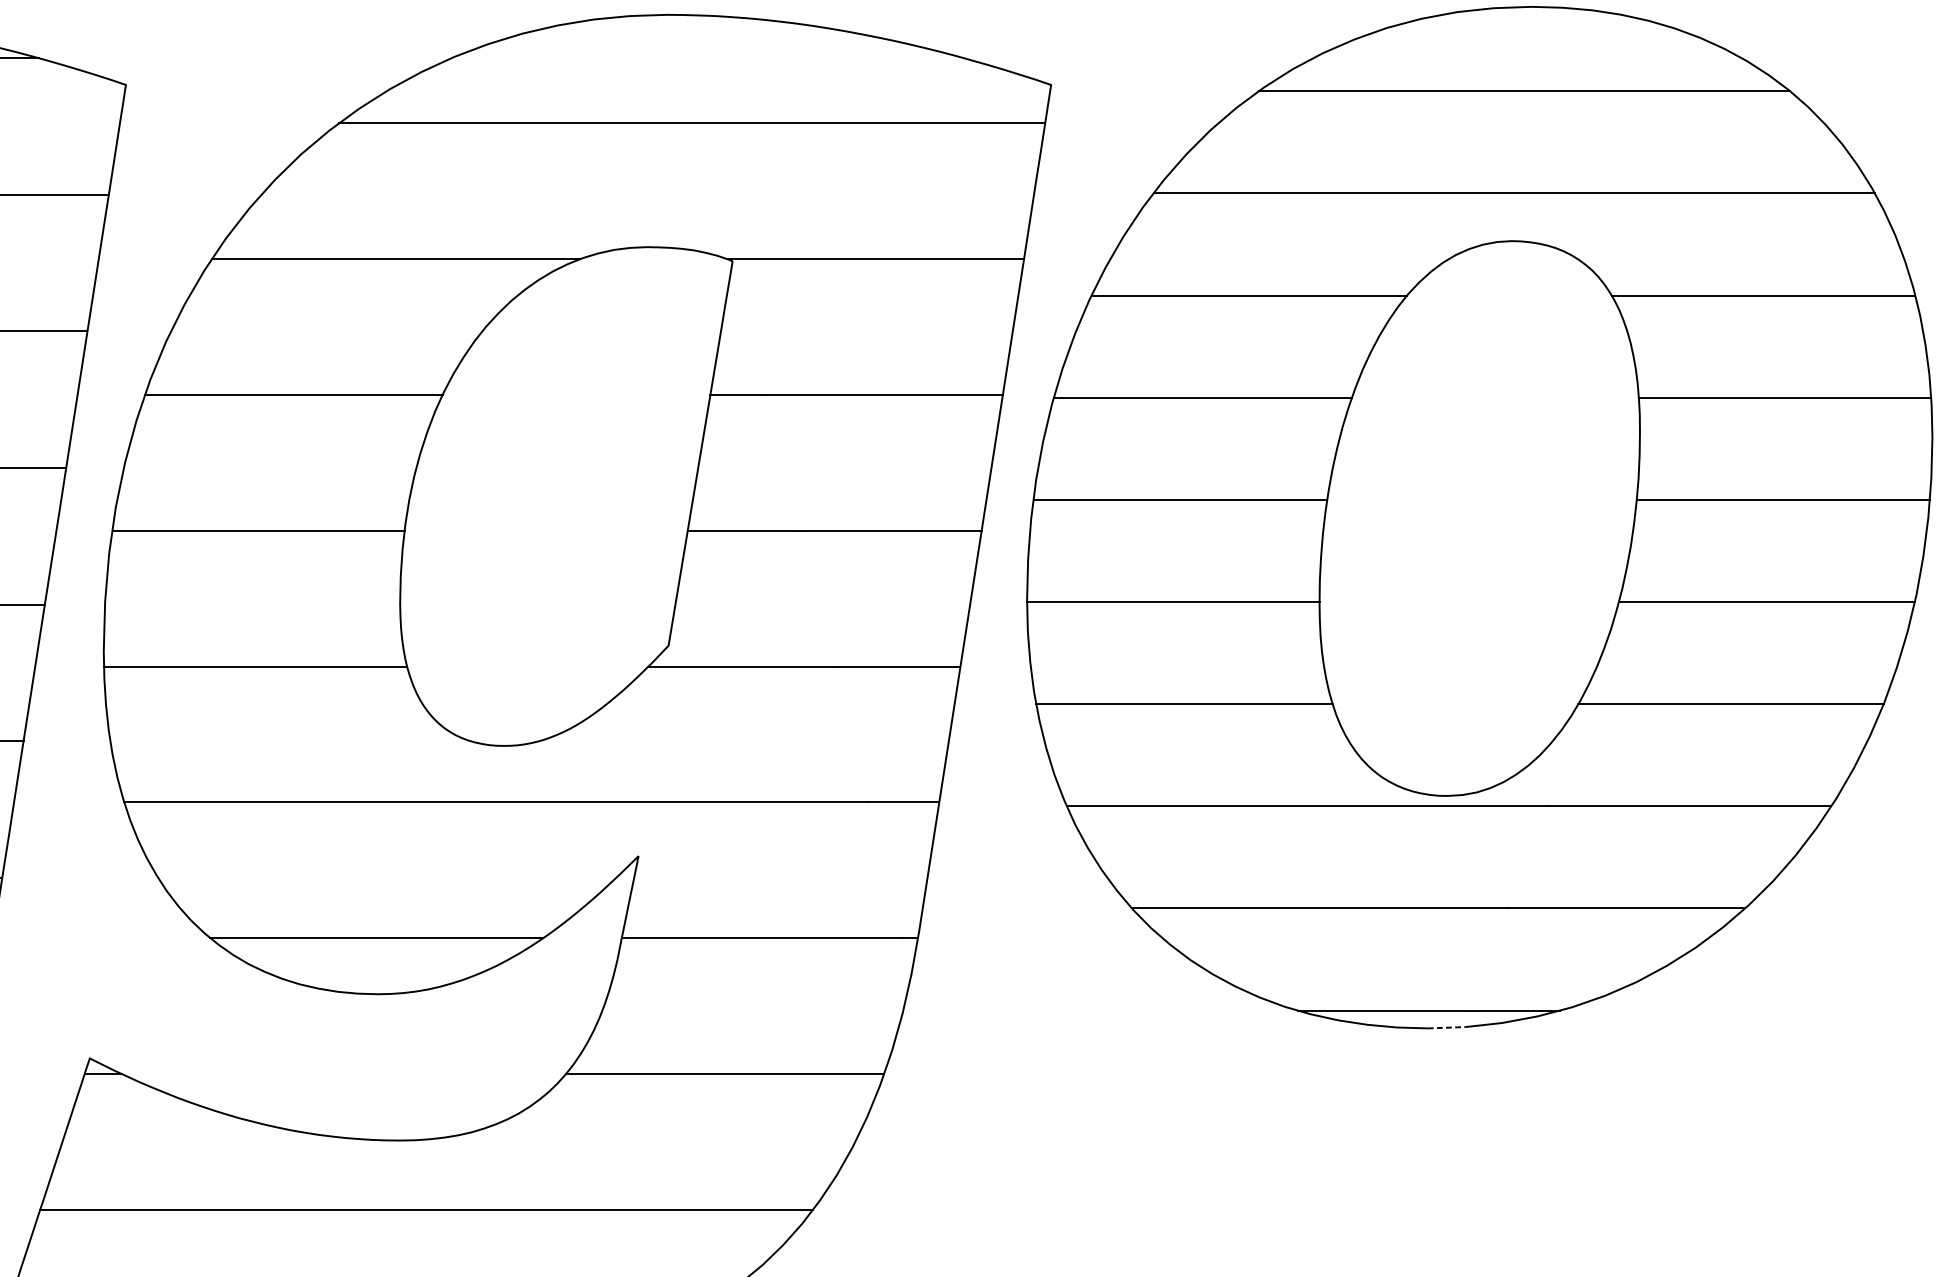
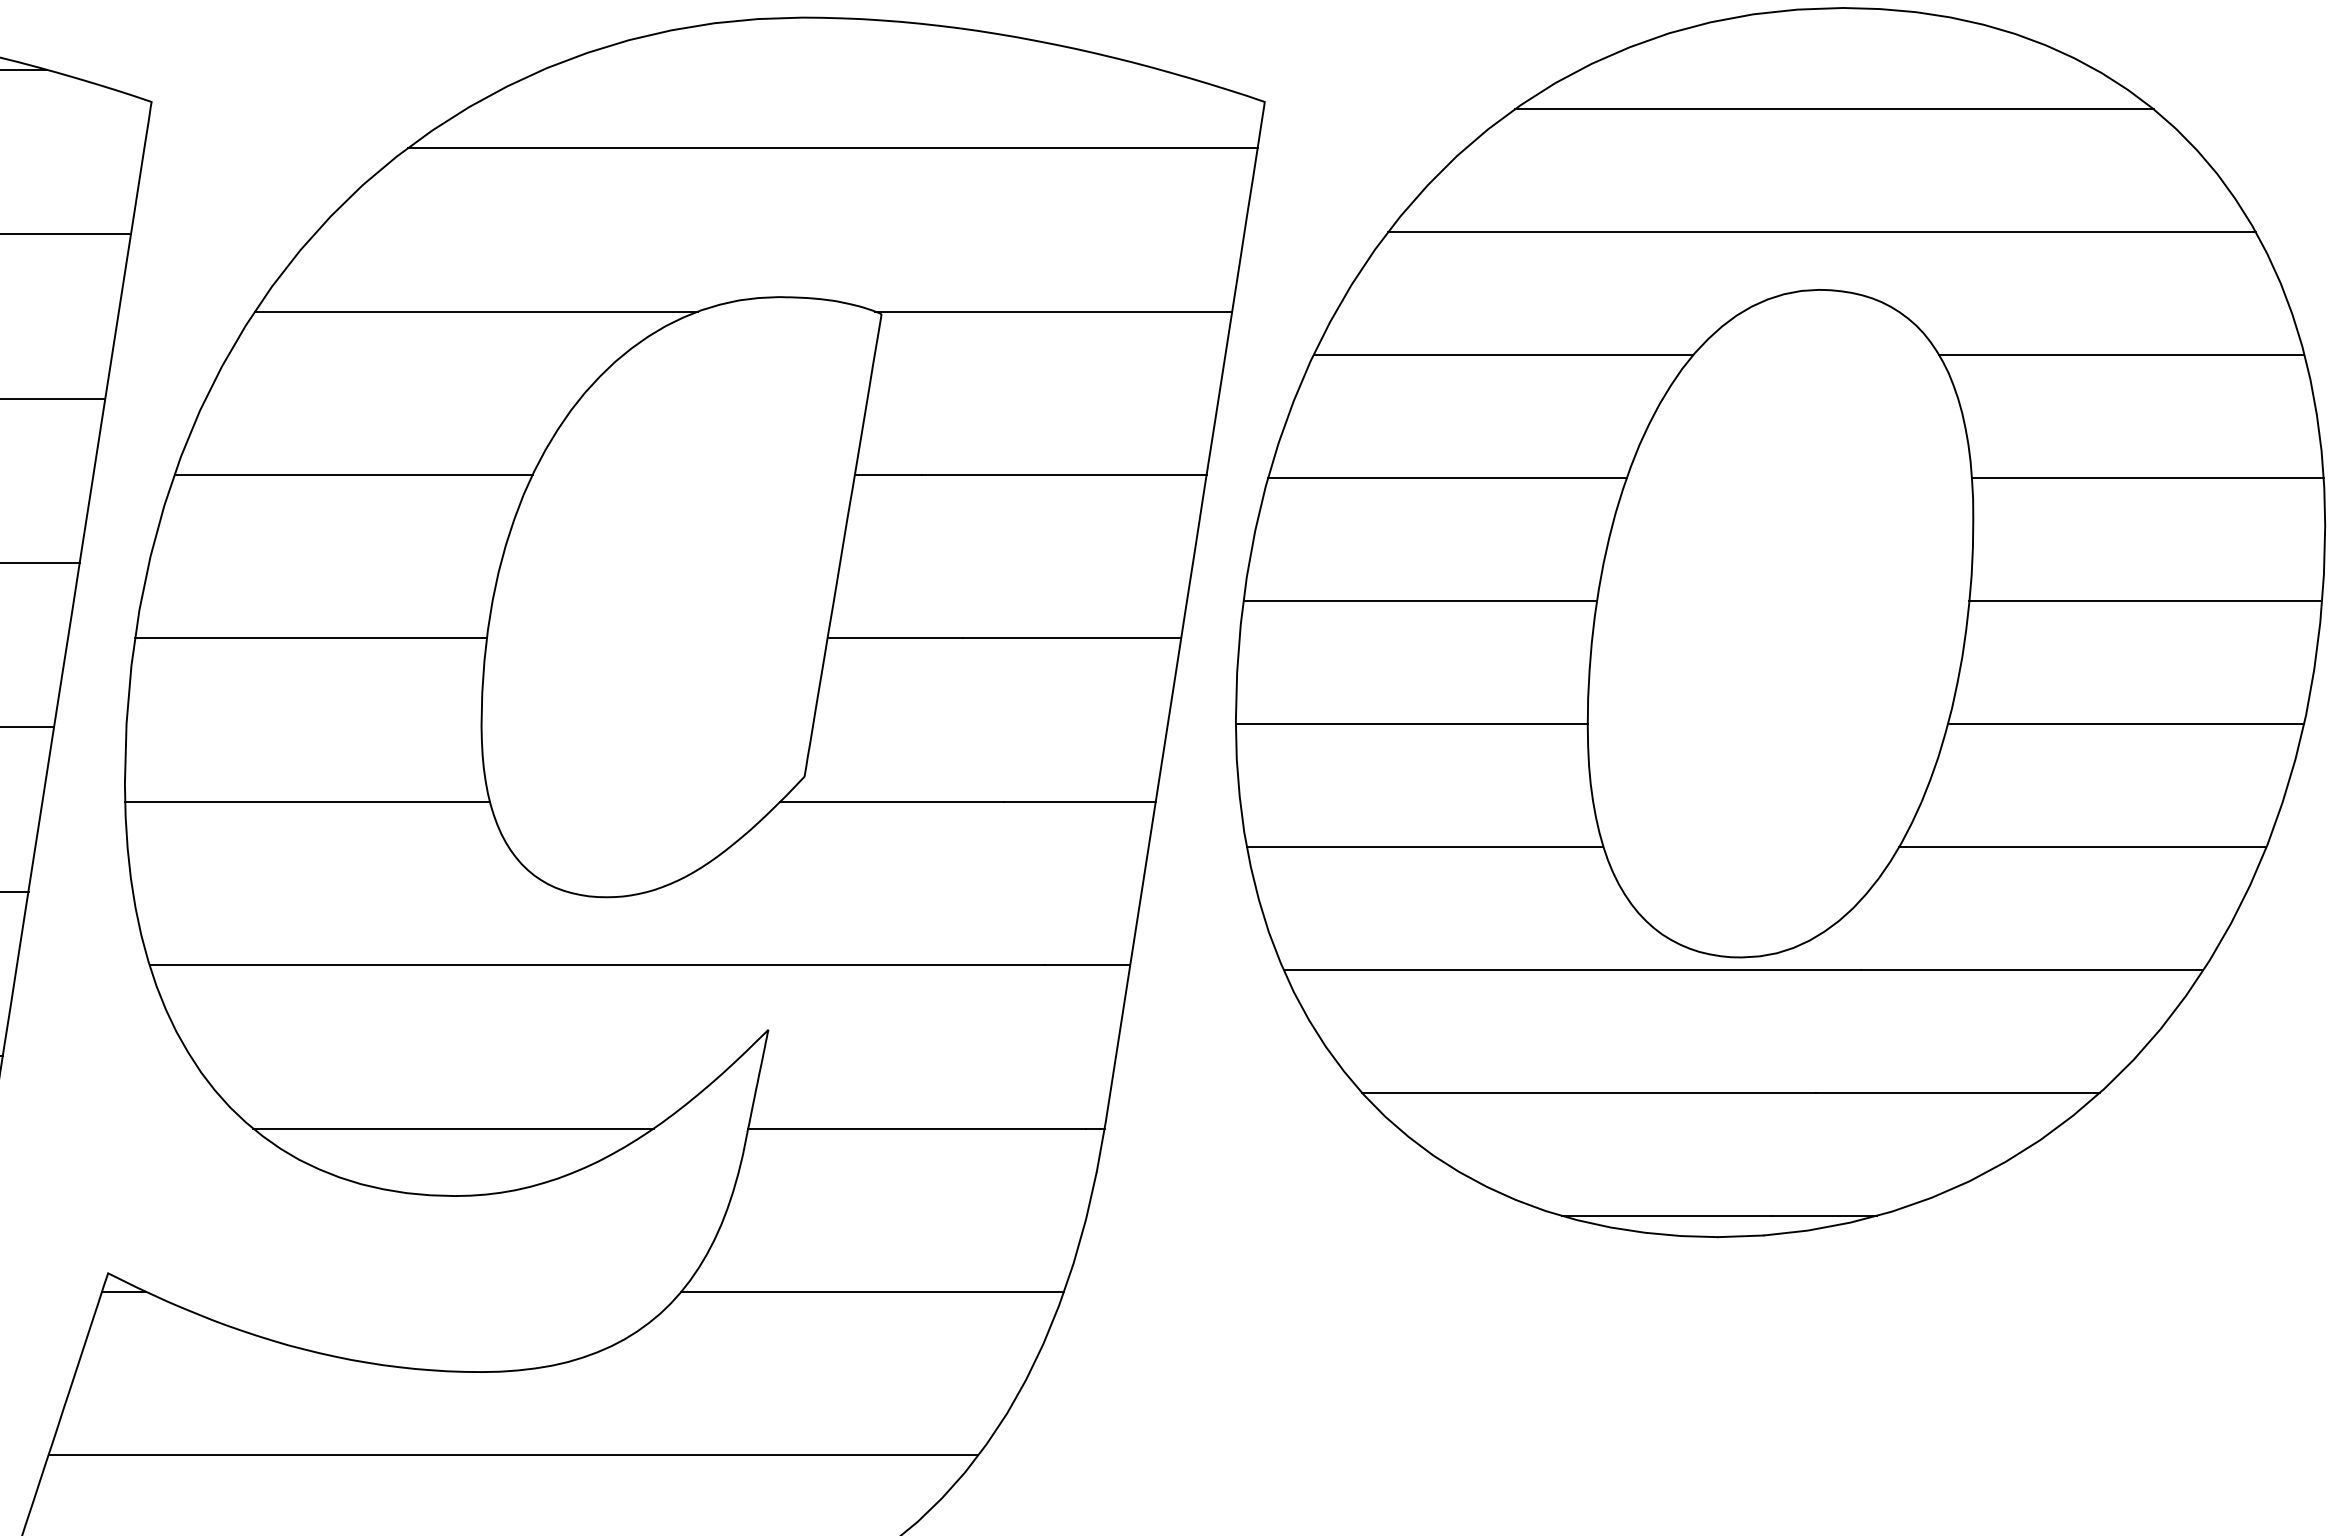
line: (1446, 1027) -> (1740, 1236), dashed -> solid

